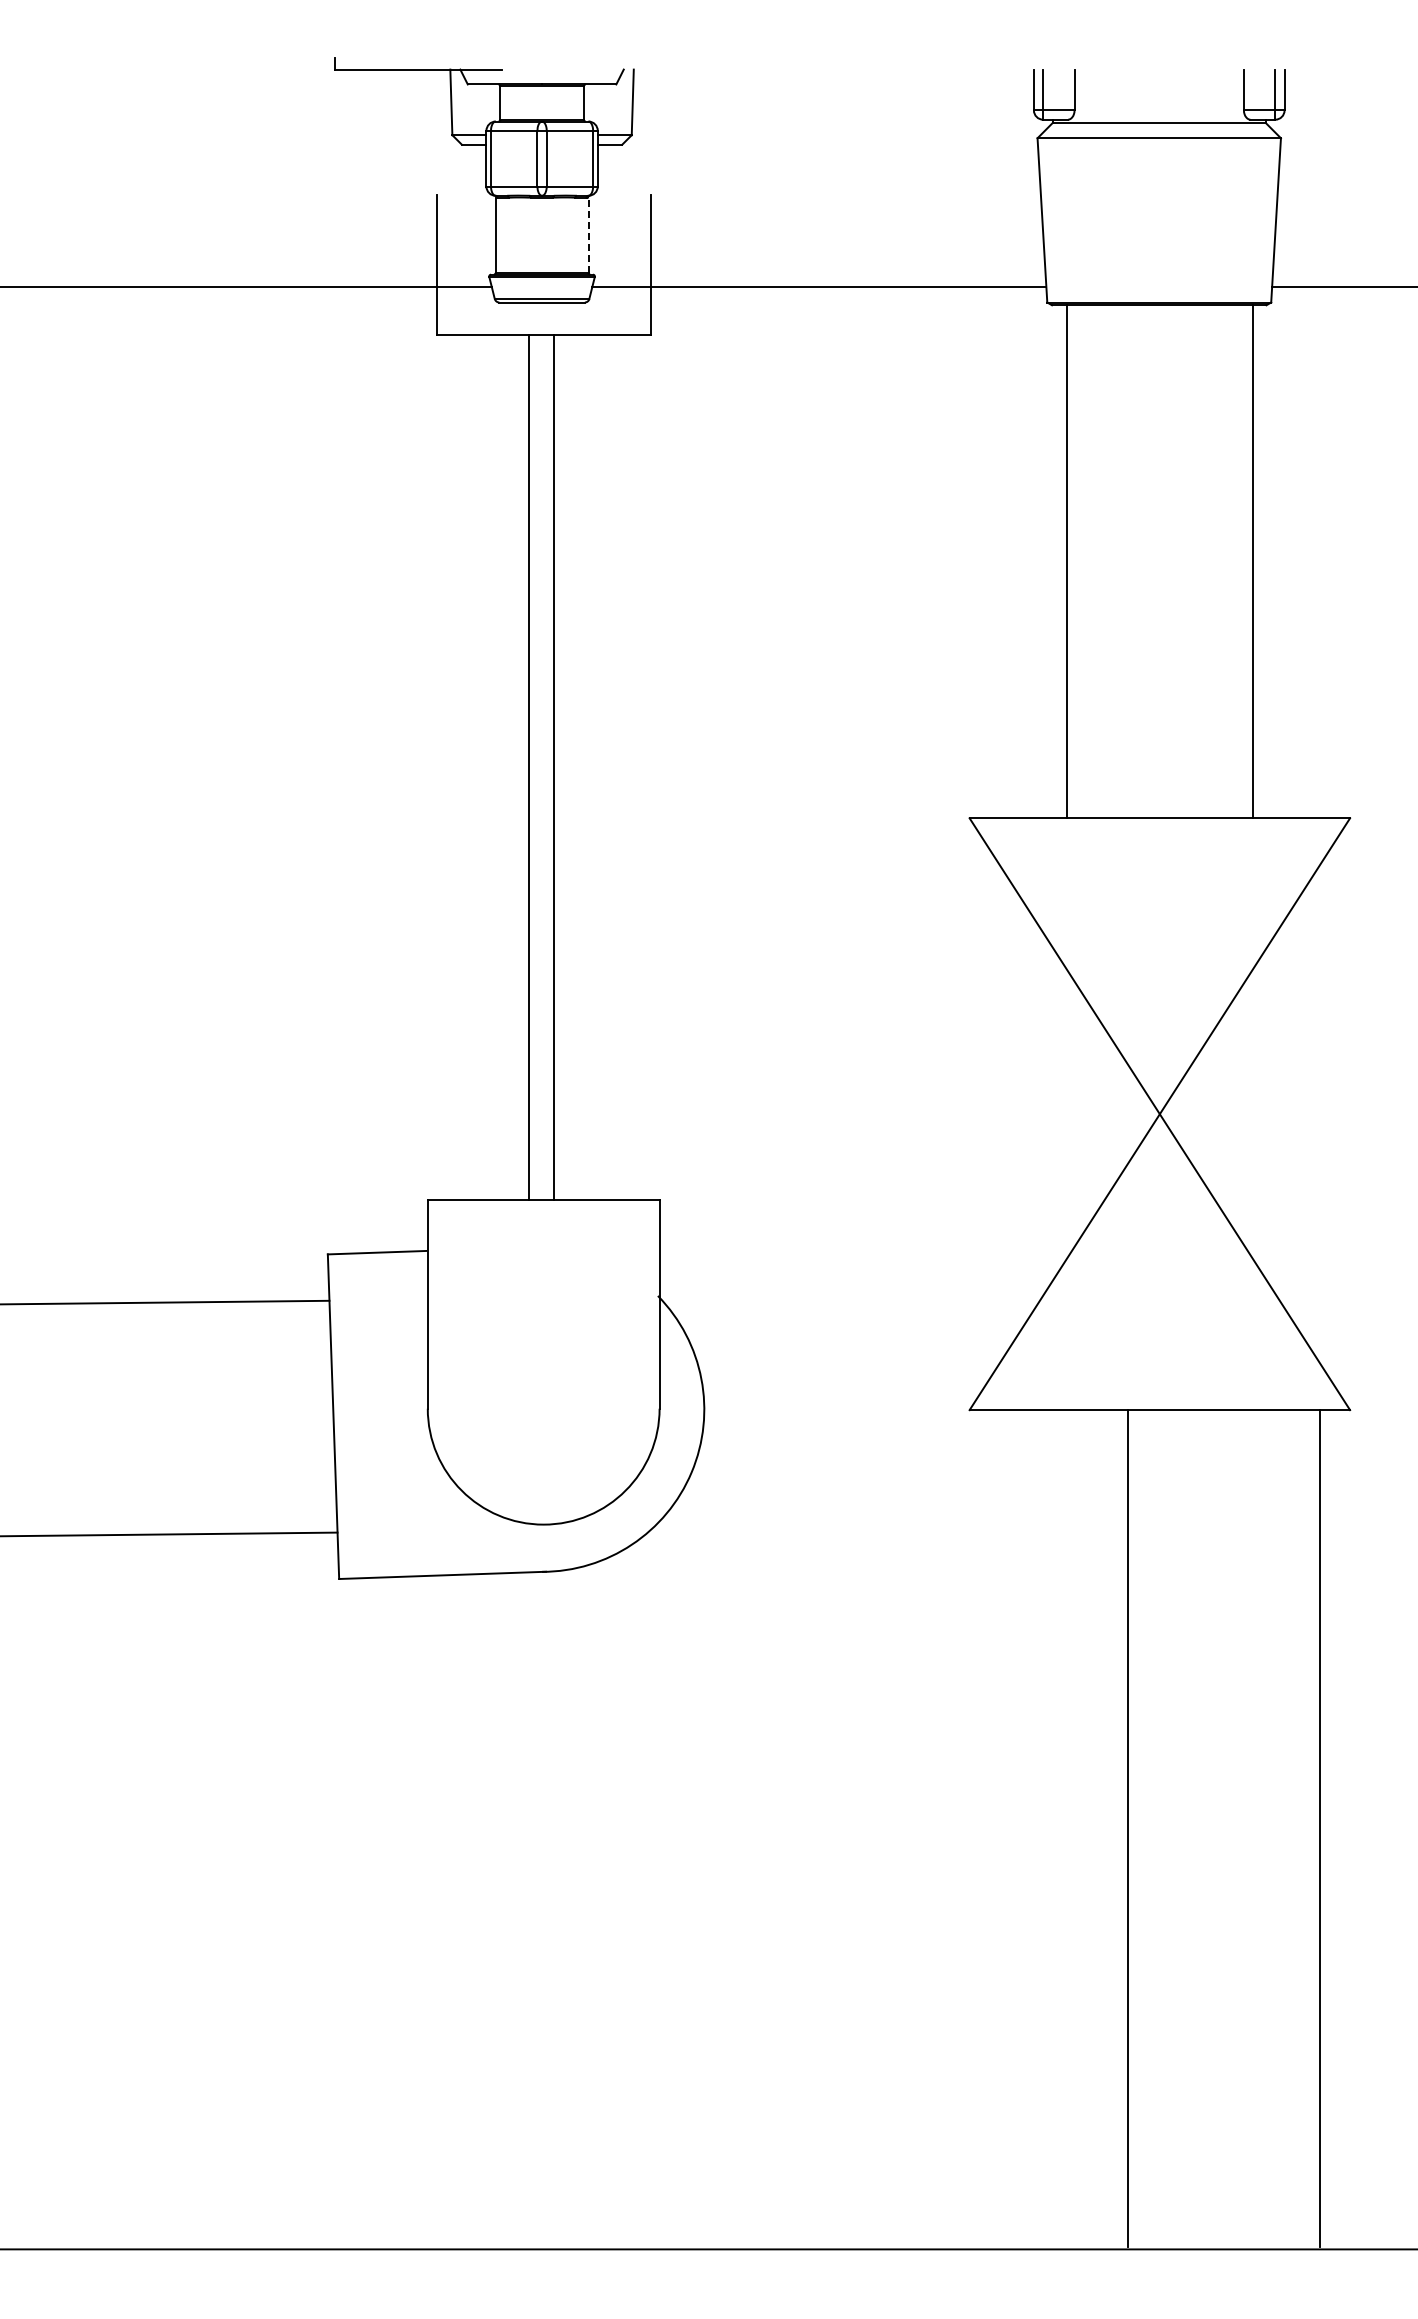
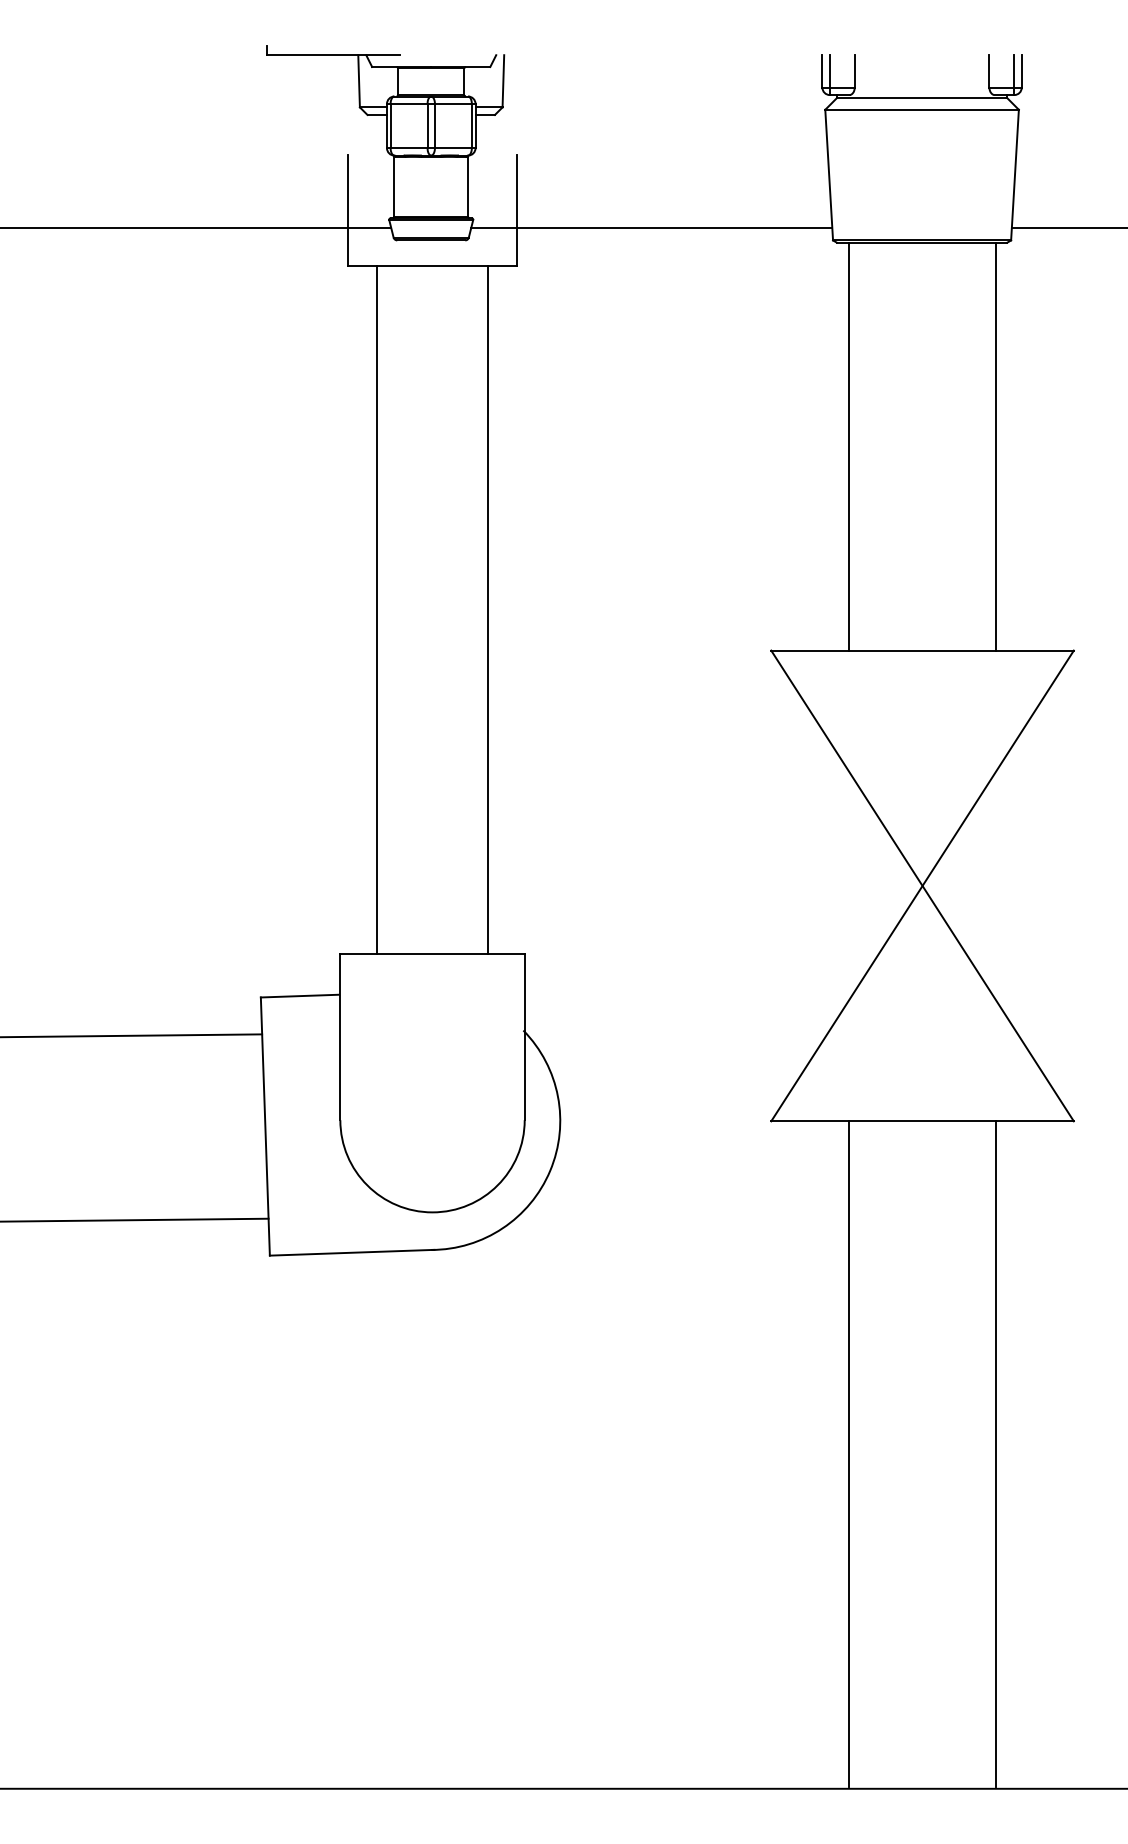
line: (588, 235) -> (468, 187), dashed -> solid
line: (529, 766) -> (377, 609), moved
line: (554, 766) -> (488, 609), moved
line: (1128, 1828) -> (849, 1454), moved
line: (1319, 1828) -> (996, 1454), moved

